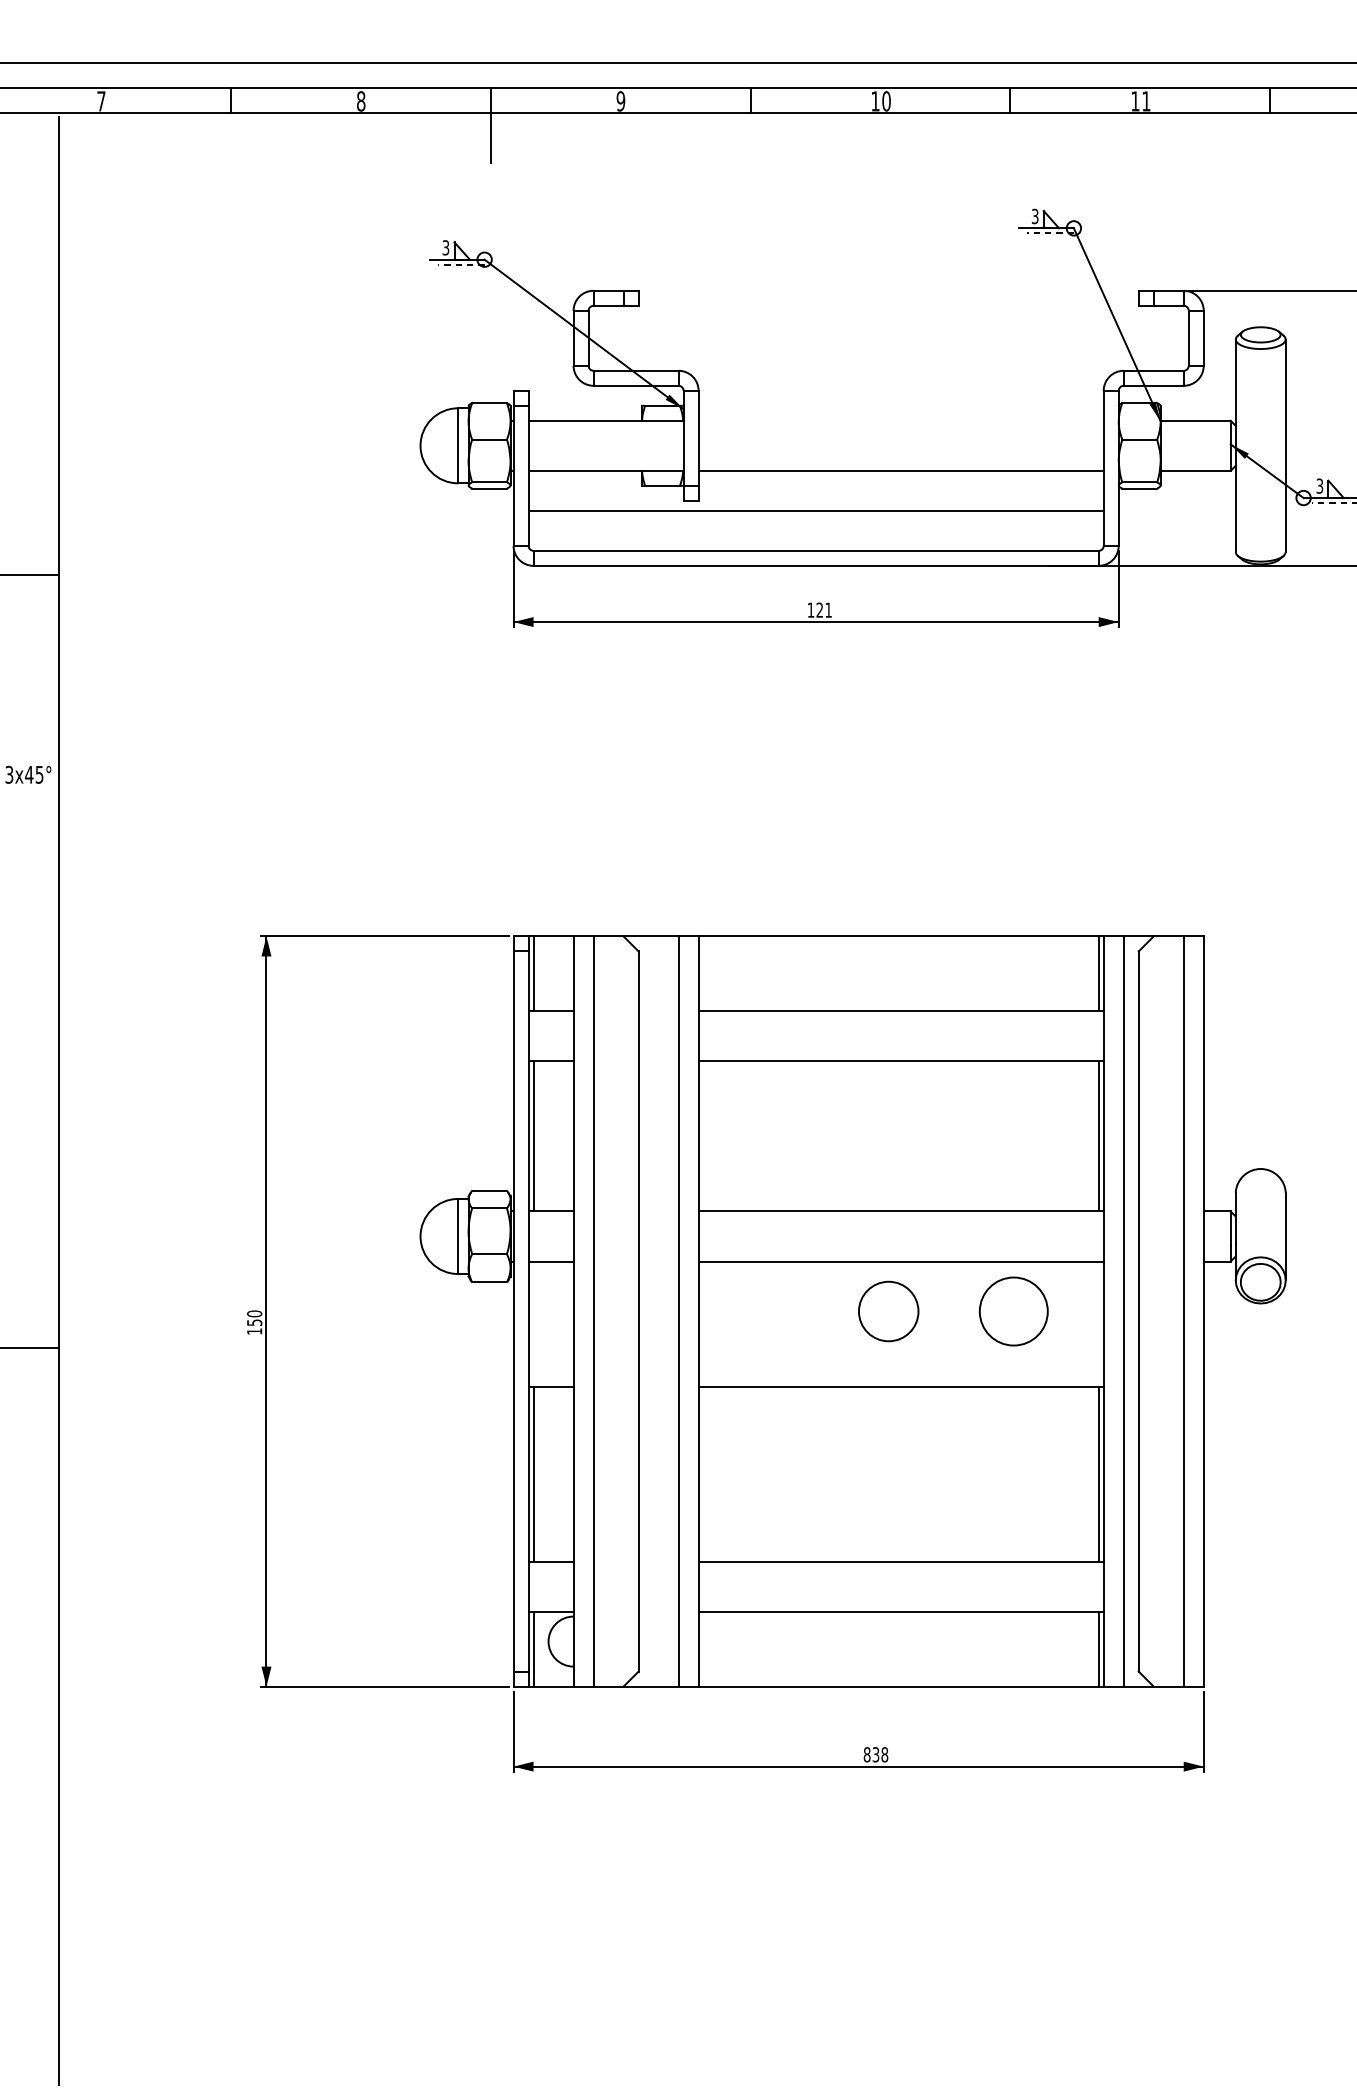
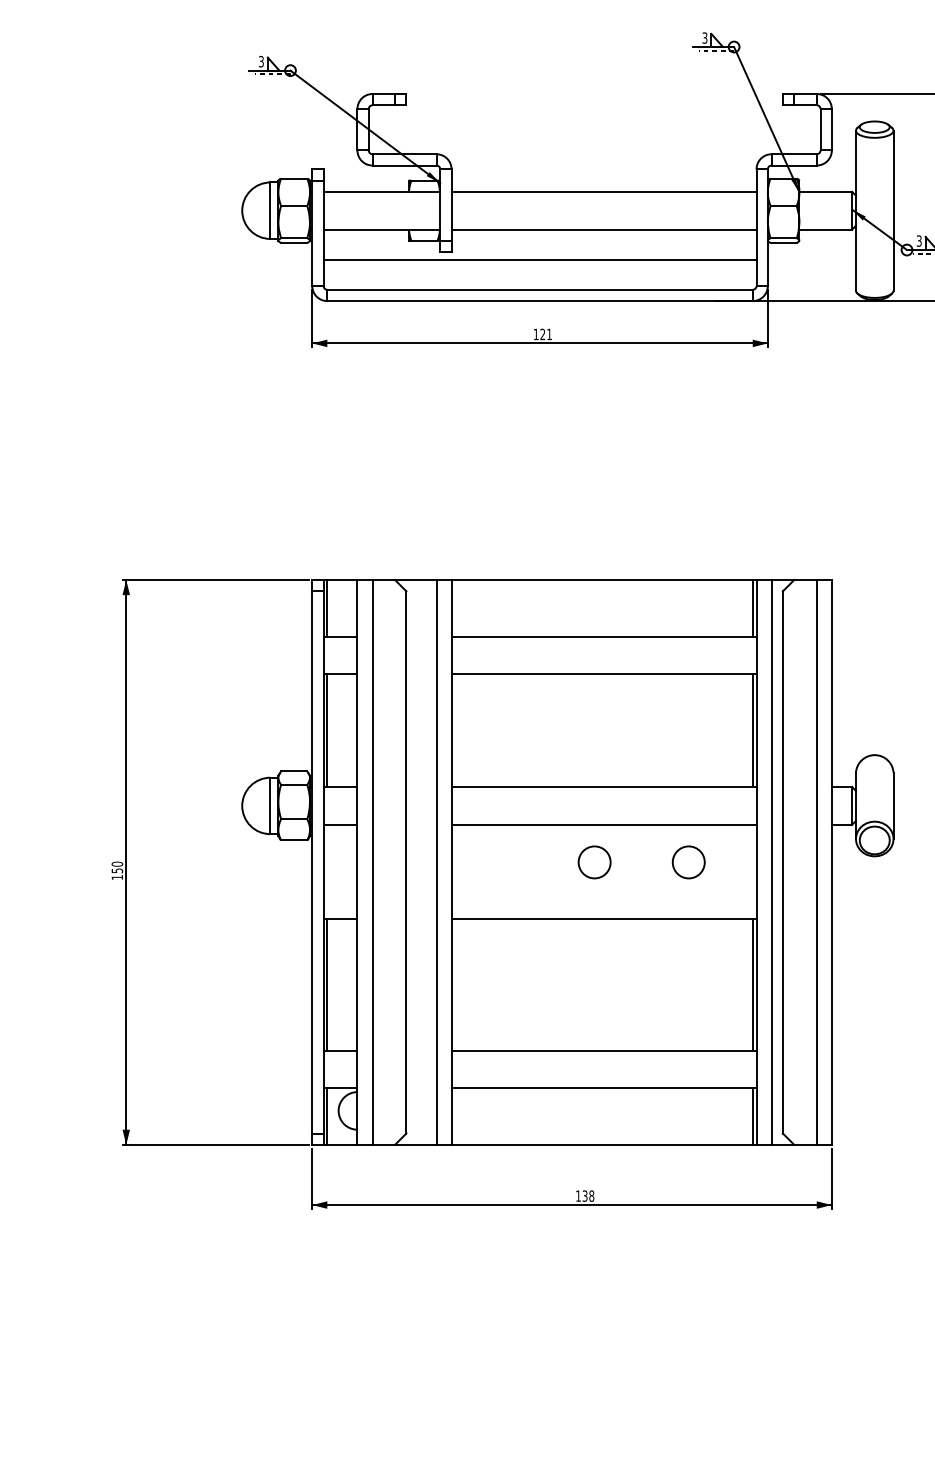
line: (900, 420) -> (603, 191), added
circle: (888, 1311) -> (594, 862), size x0.71
circle: (1013, 1311) -> (688, 862), size x0.62
text: (866, 1754) -> (577, 1195), 838 -> 138

